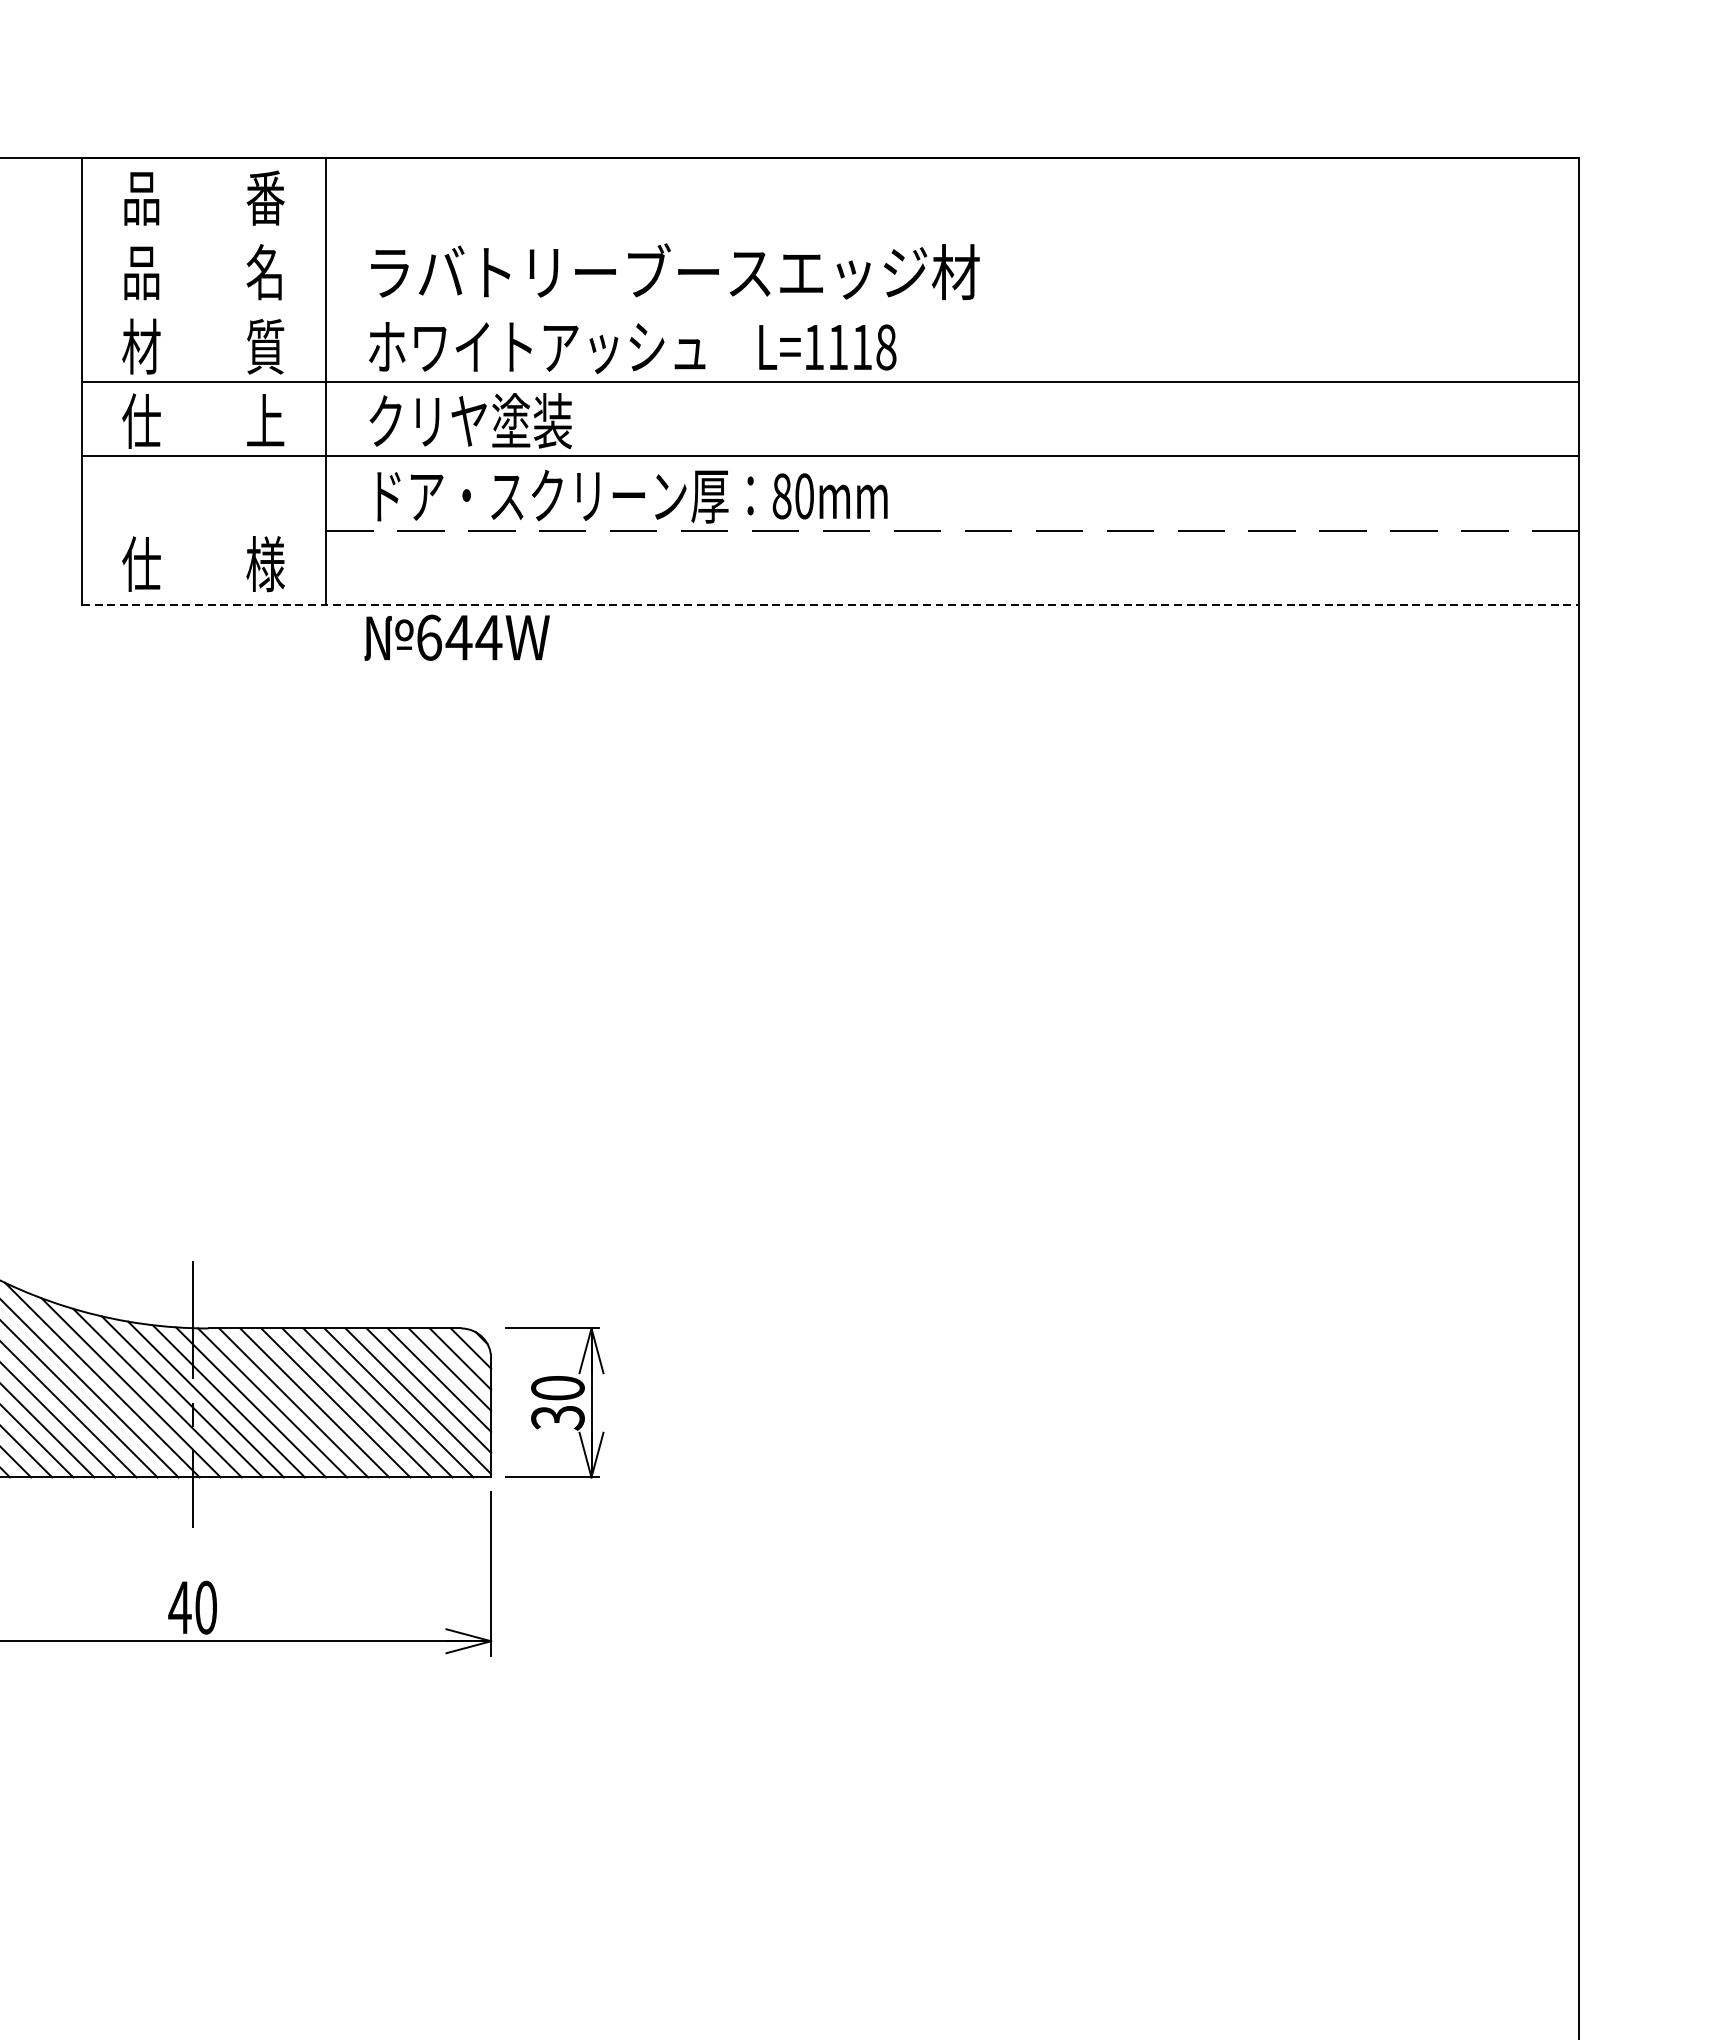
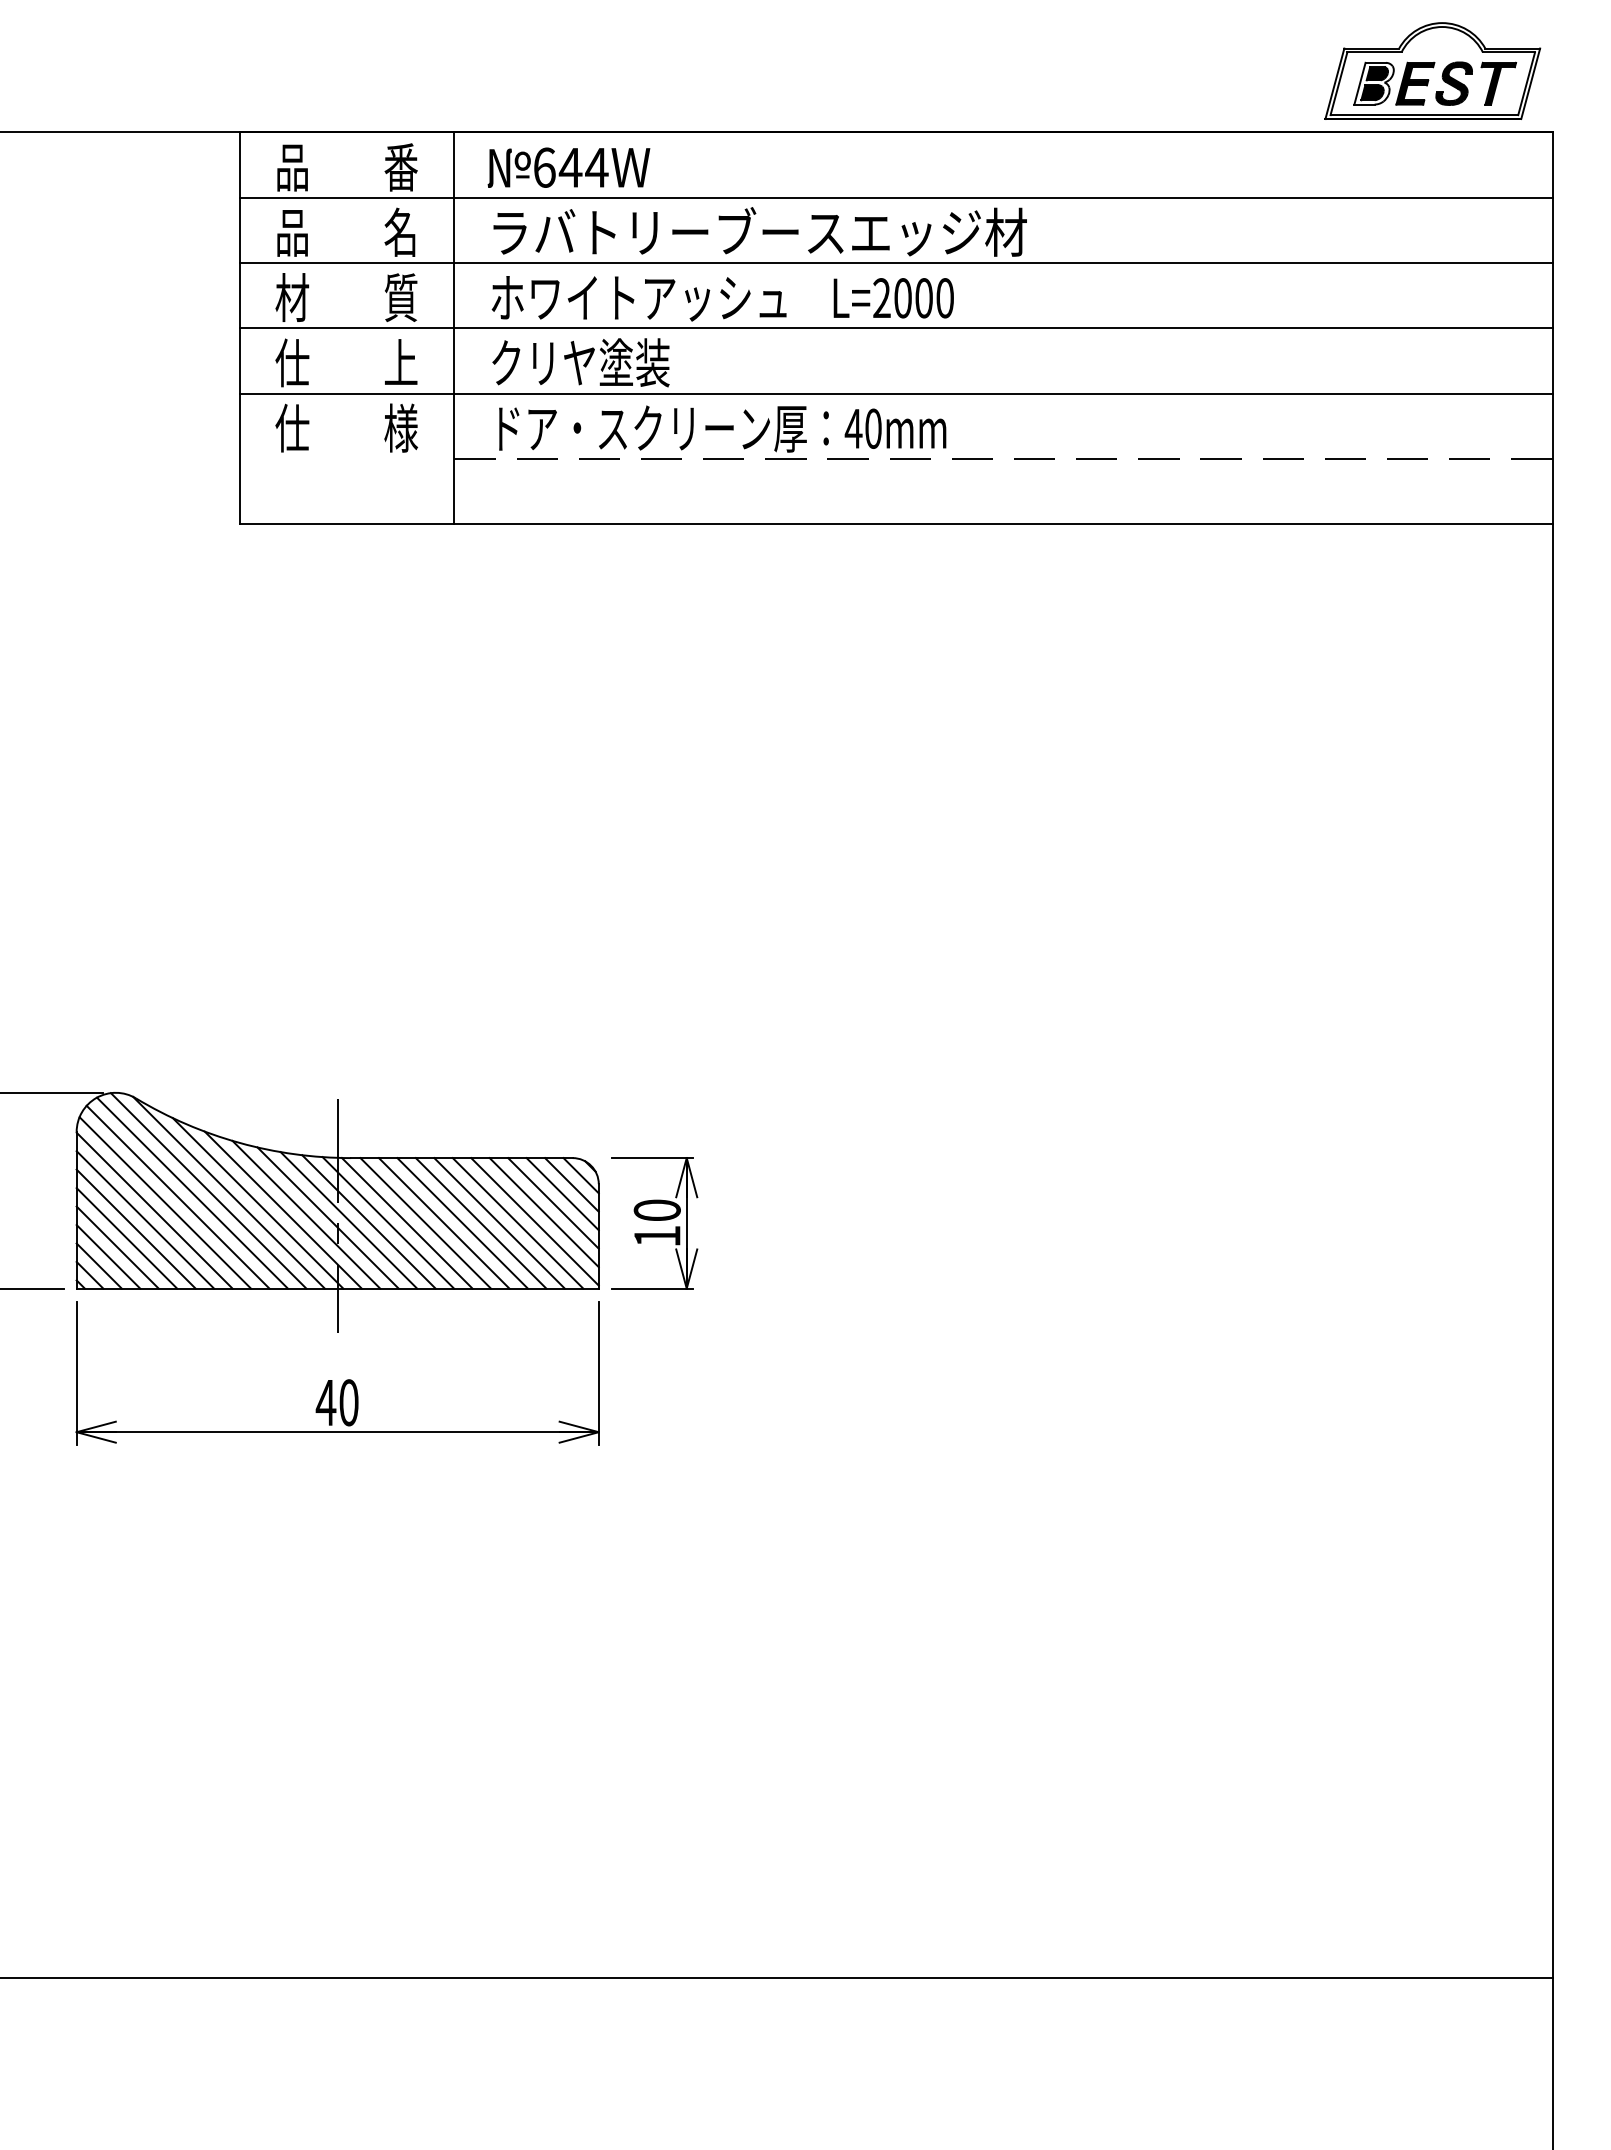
part: (1442, 87) -> (1432, 70), added
line: (830, 232) -> (896, 197), added
line: (830, 306) -> (896, 262), added
text: (850, 347) -> (913, 298), L=1118 -> L=2000
text: (781, 496) -> (853, 428), 80mm -> 40mm
text: (203, 563) -> (346, 427), moved
line: (830, 605) -> (896, 524), dashed -> solid
text: (456, 637) -> (568, 167), moved
text: (556, 1417) -> (656, 1236), 30 -> 10

